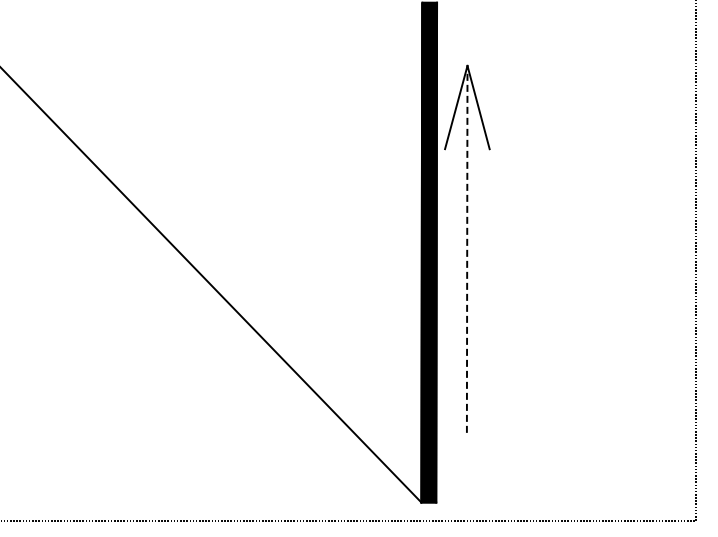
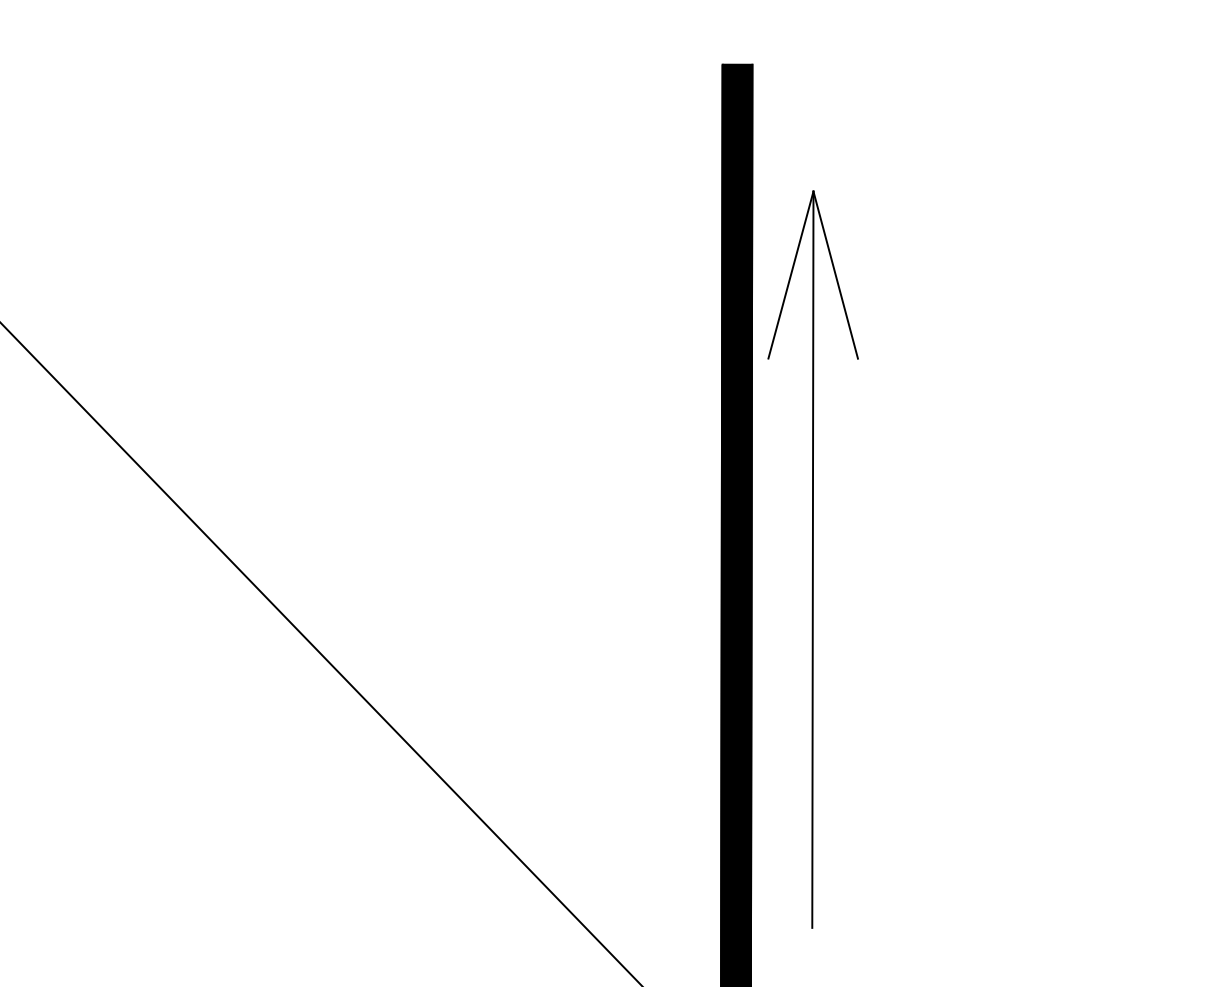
line: (467, 248) -> (813, 557), dashed -> solid

